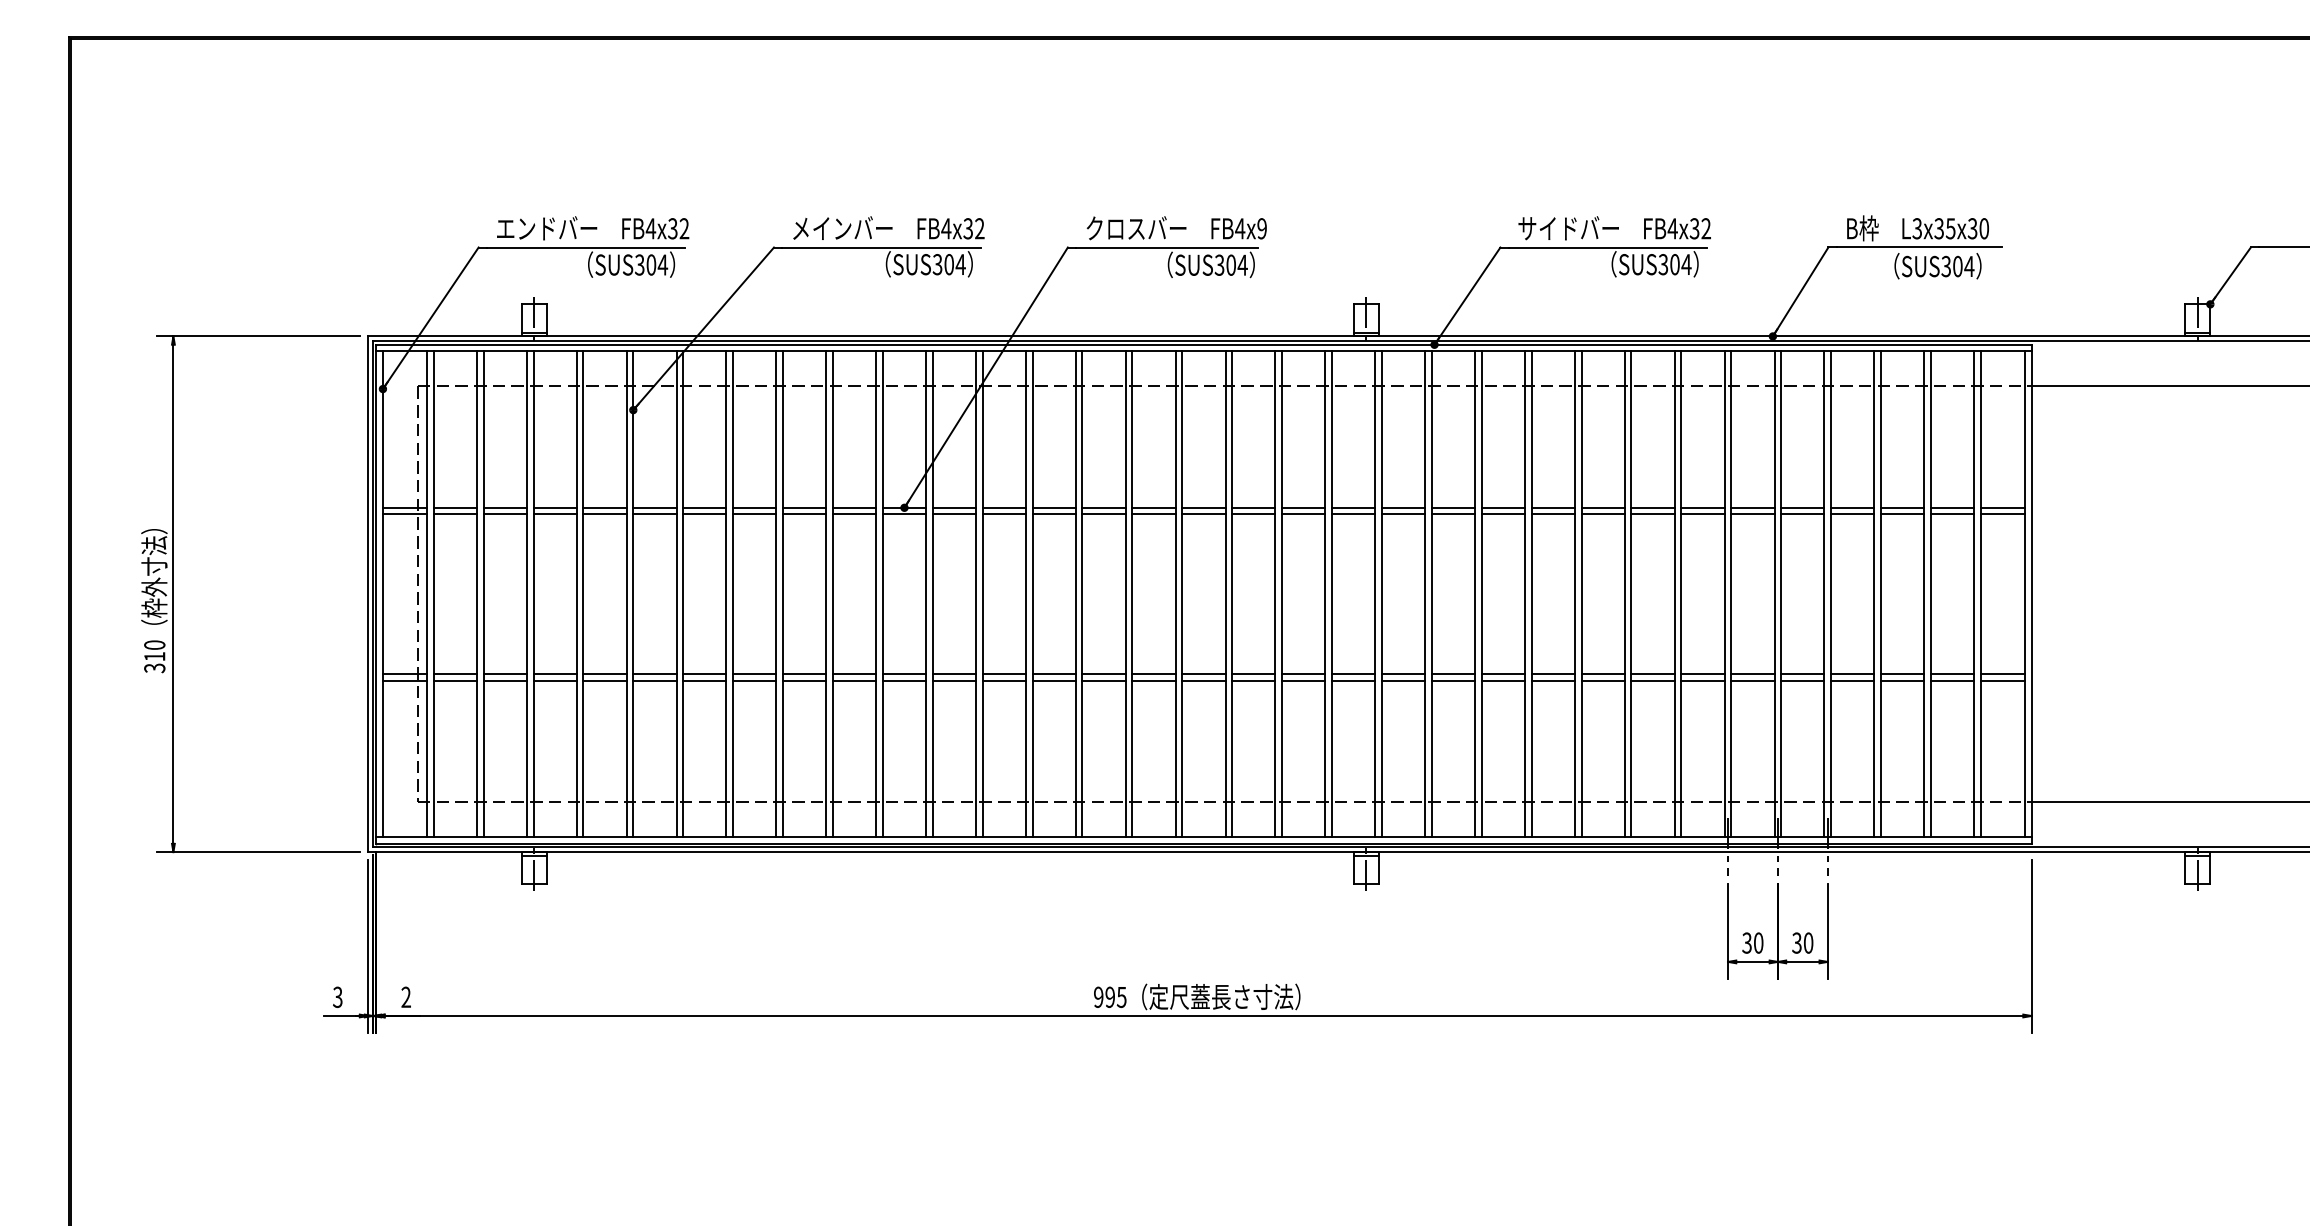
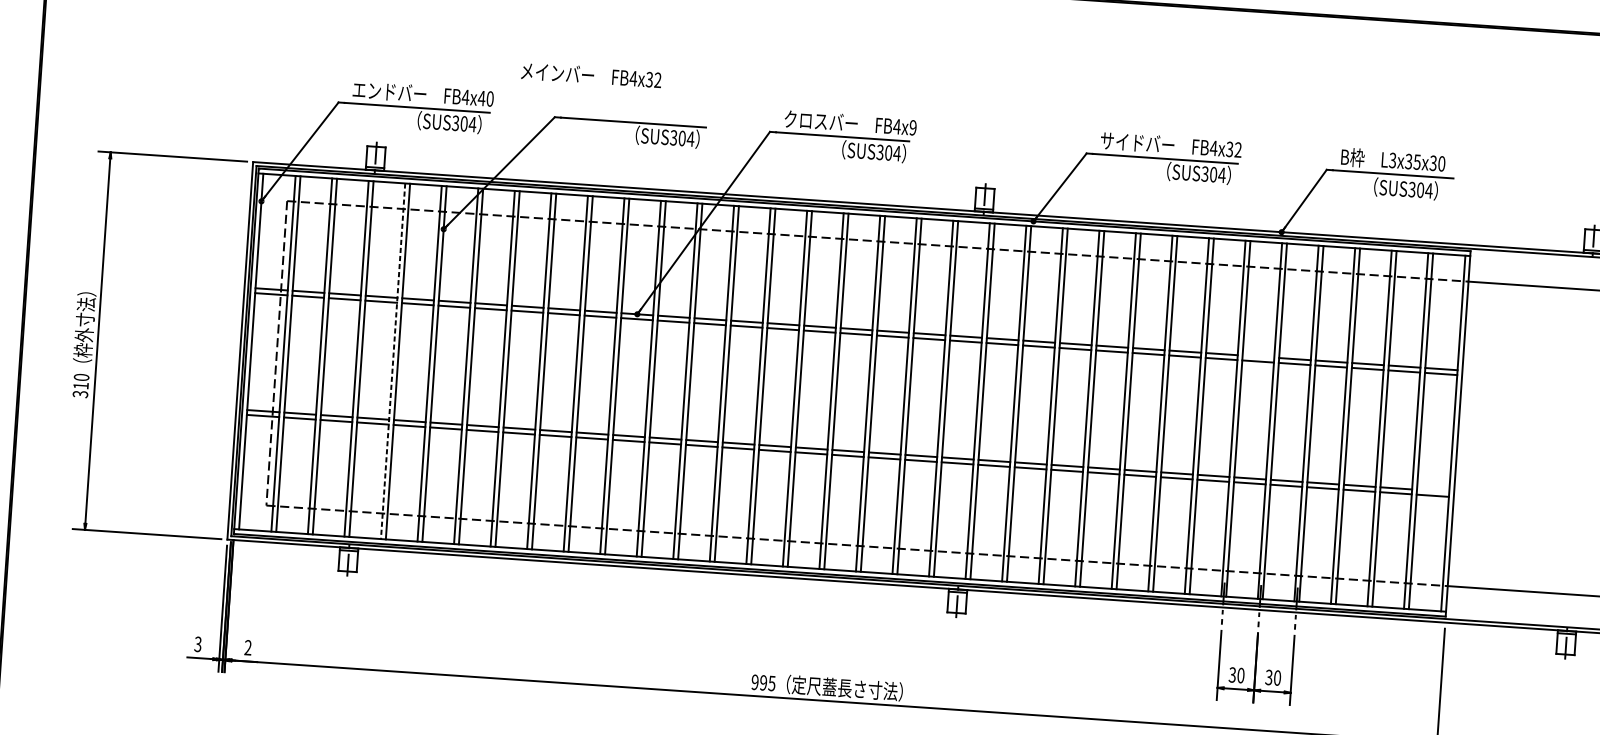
text: (888, 227) -> (591, 74), moved
text: (678, 228) -> (485, 98), FB4x32 -> FB4x40
line: (1752, 507) -> (1258, 356), removed
line: (576, 594) -> (392, 361), solid -> dashed
line: (2002, 674) -> (1432, 491), removed

